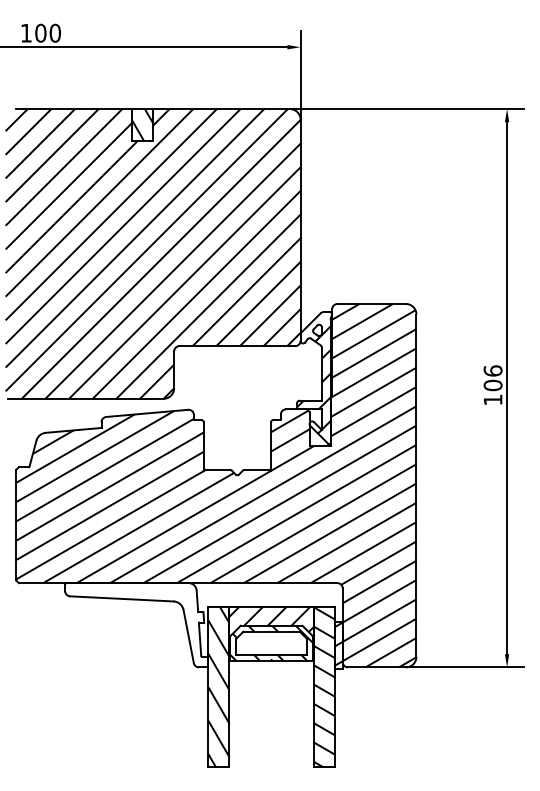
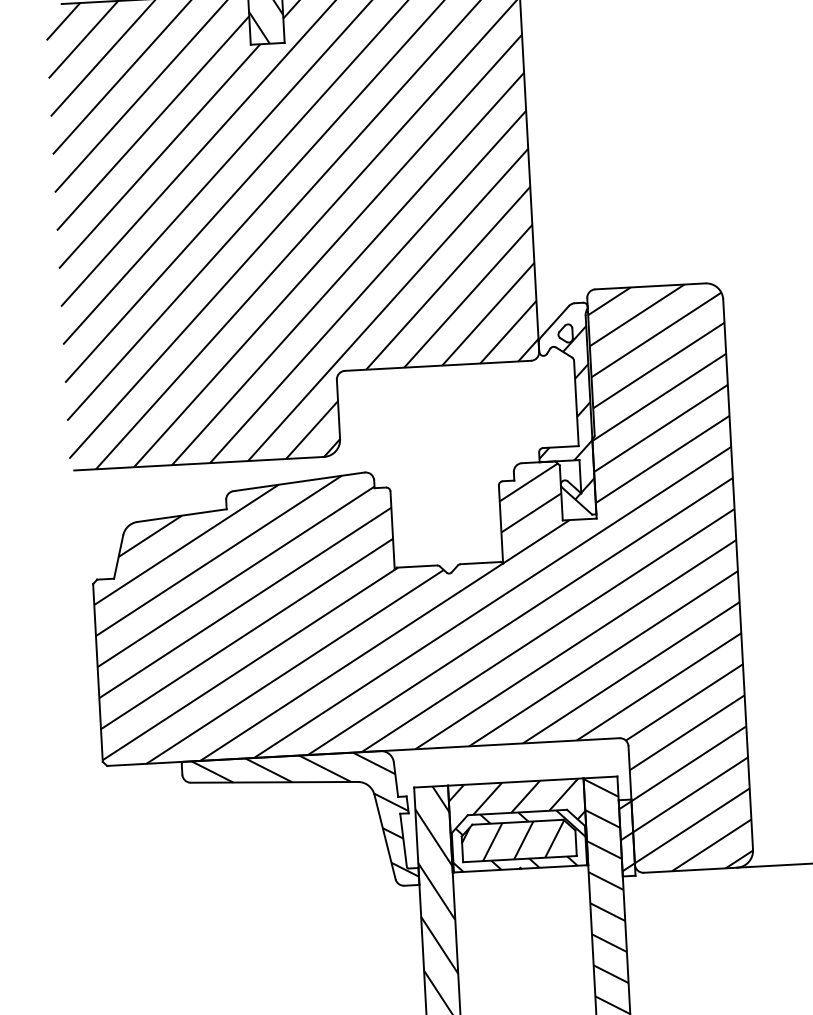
hatch: (139, 622) -> (304, 818), added
hatch: (271, 642) -> (518, 839), added

